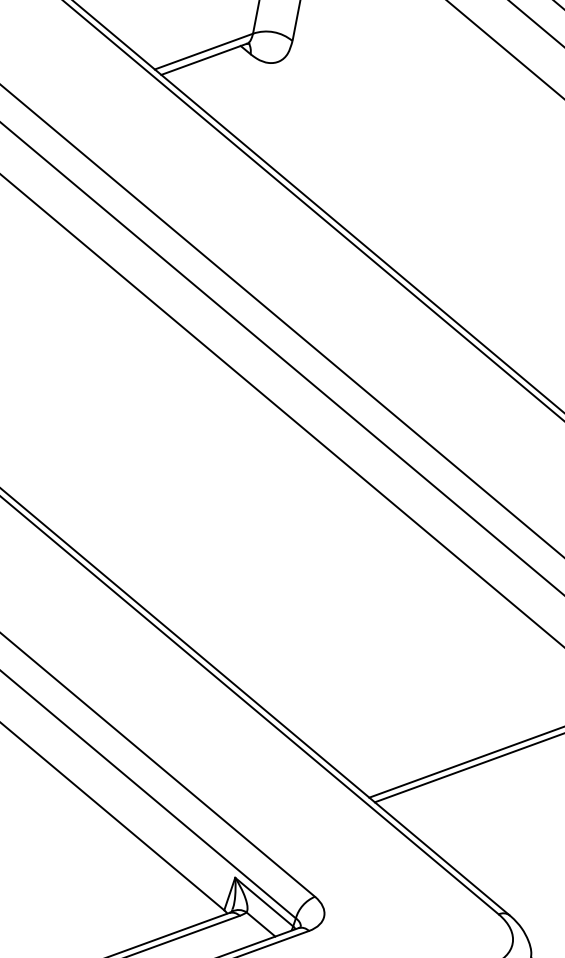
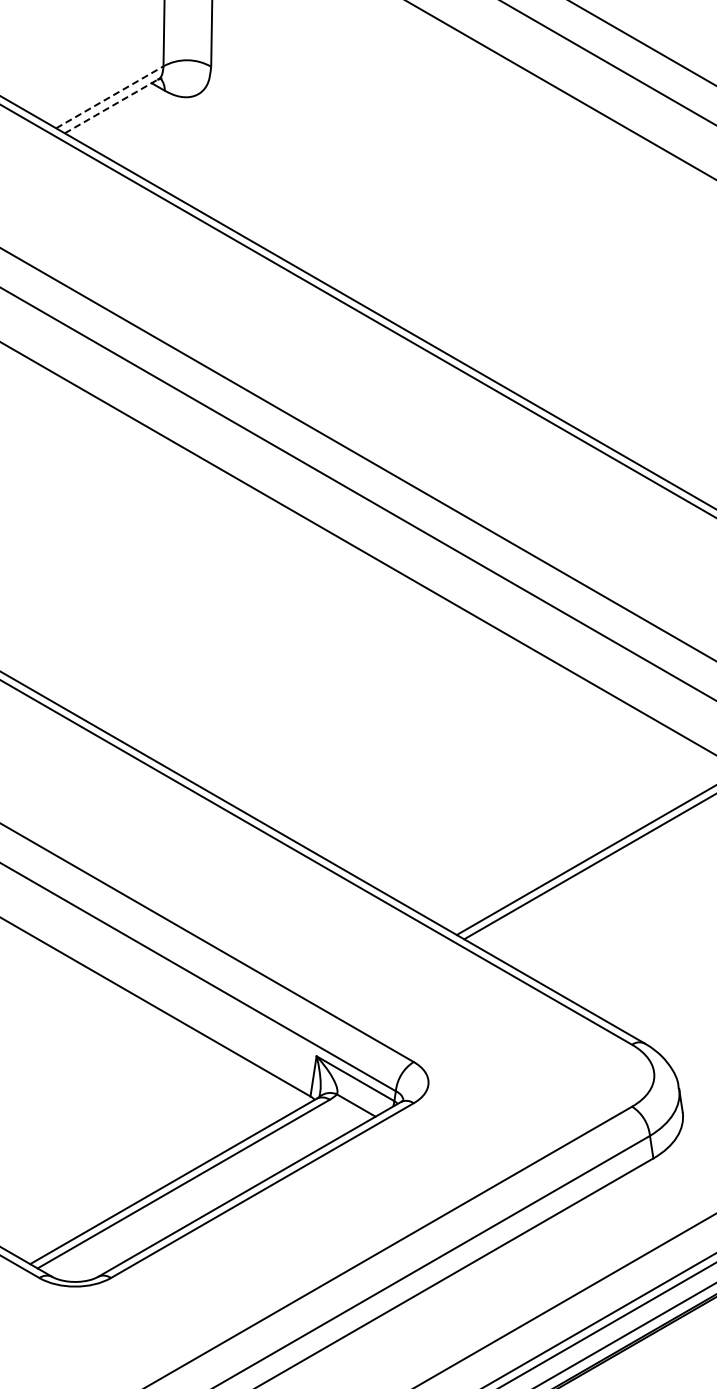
line: (203, 51) -> (109, 97), solid -> dashed
line: (203, 59) -> (111, 106), solid -> dashed

